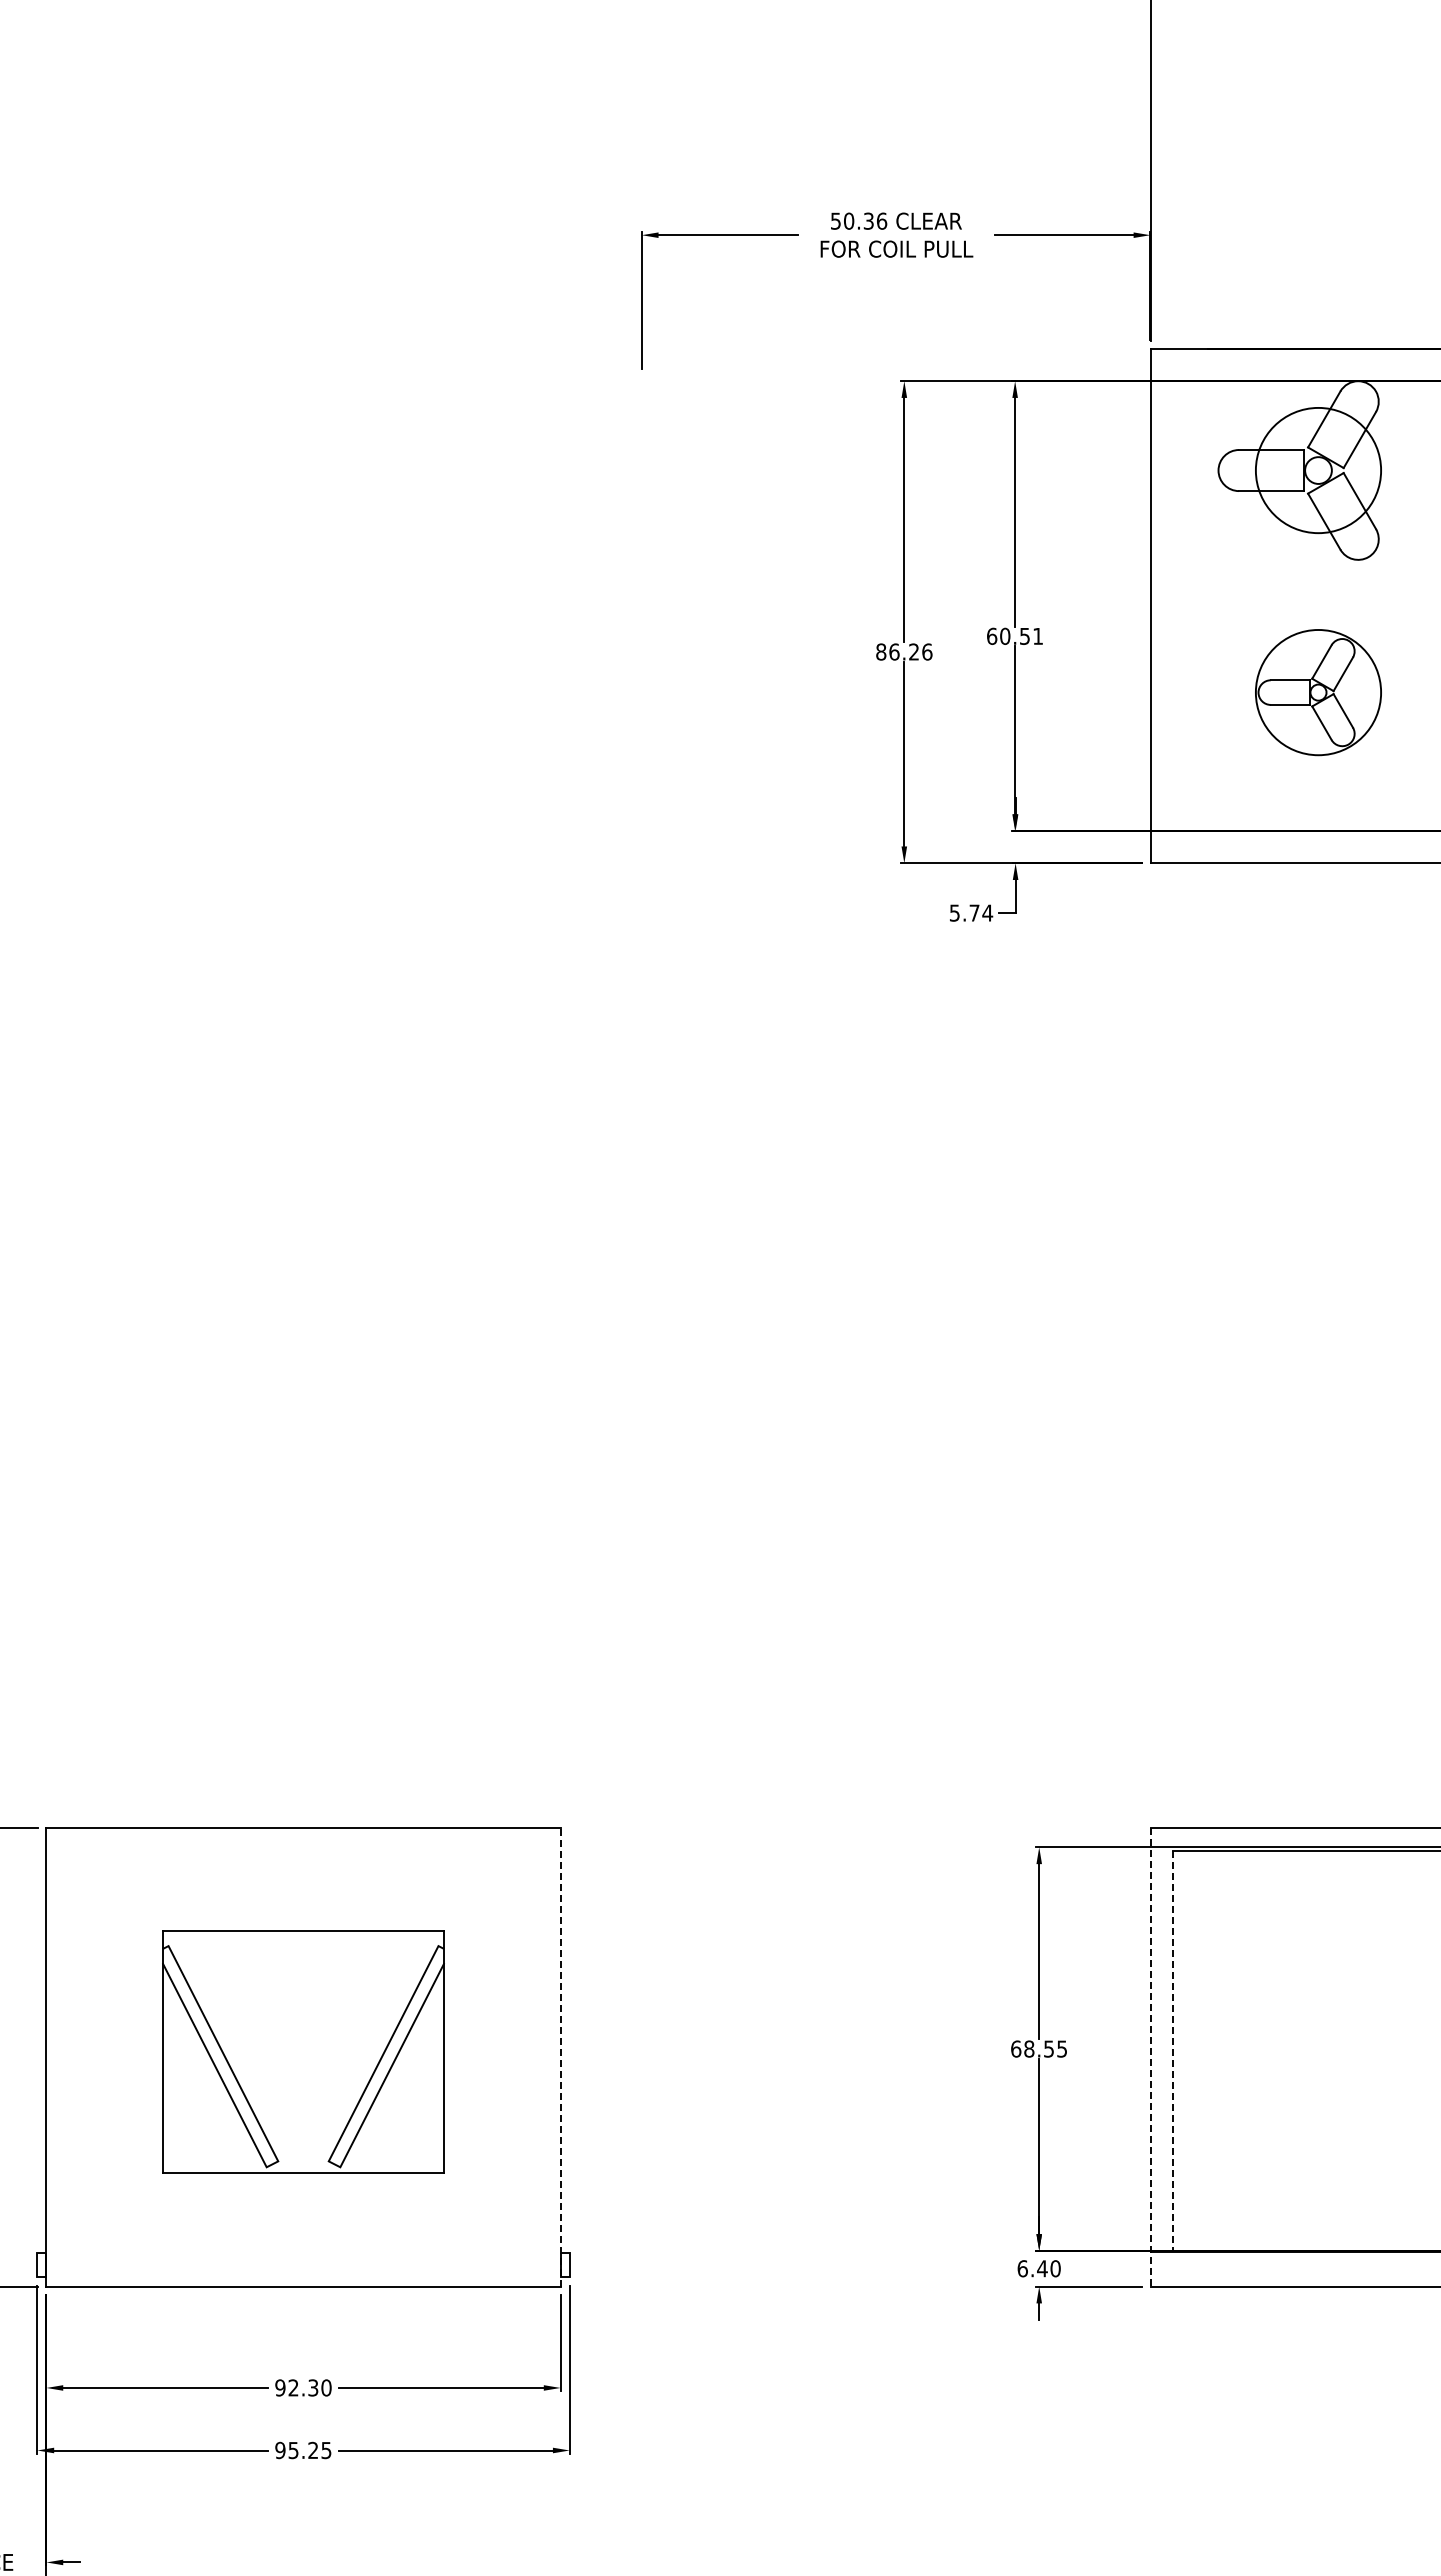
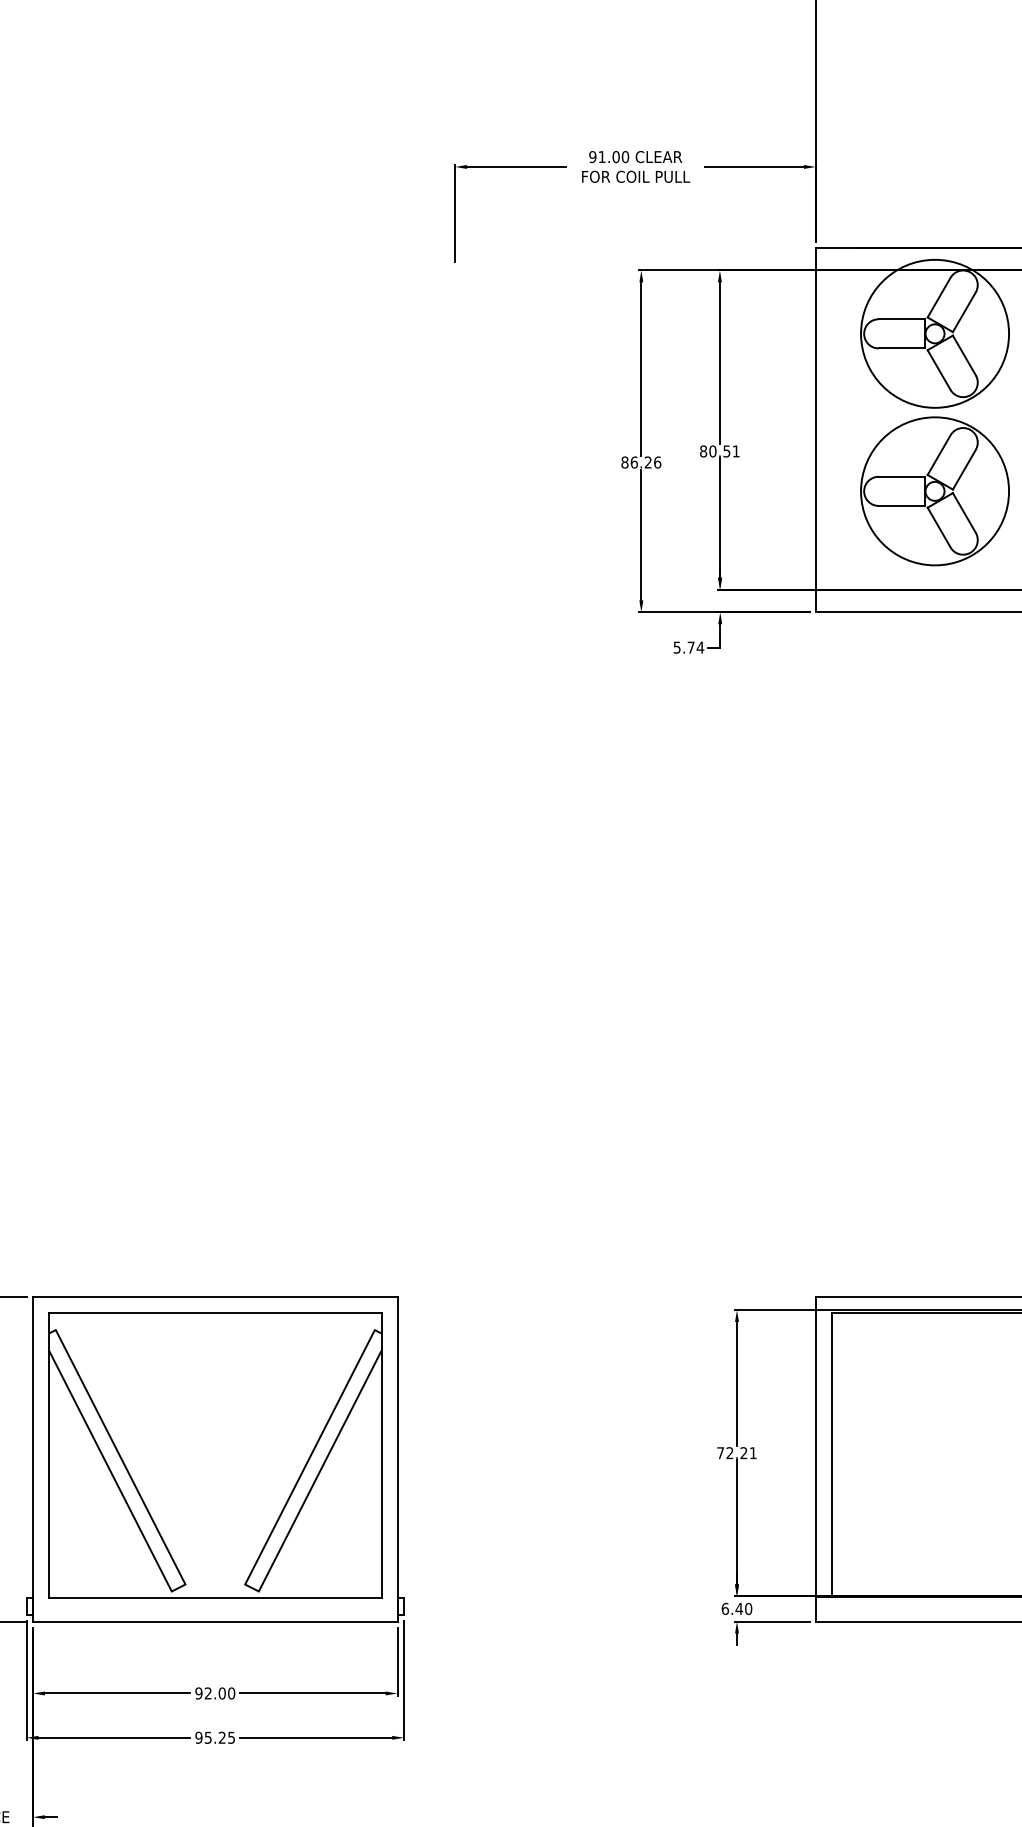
text: (858, 220) -> (608, 156), 50.36 -> 91.00
circle: (1318, 470) -> (935, 333), size x1.67
text: (992, 635) -> (703, 450), 60.51 -> 80.51
part: (1318, 692) -> (935, 491), size x1.67
text: (1038, 2048) -> (736, 1452), 68.55 -> 72.21
part: (303, 2051) -> (215, 1454), size x1.67
line: (1172, 2051) -> (831, 1454), dashed -> solid
line: (560, 2057) -> (397, 1459), dashed -> solid
line: (1150, 2058) -> (815, 1459), dashed -> solid
text: (313, 2387) -> (222, 1693), 92.30 -> 92.00

